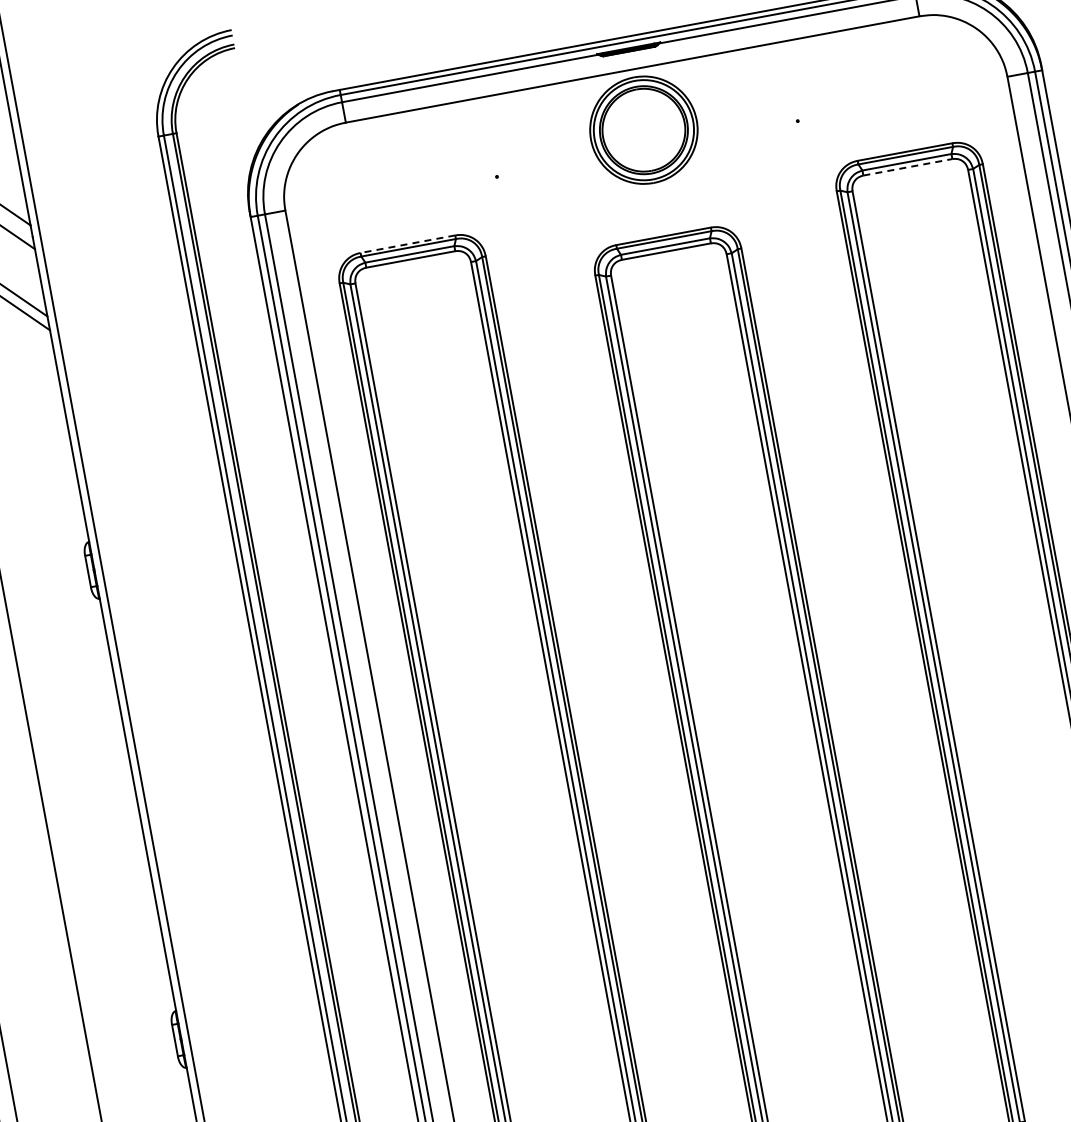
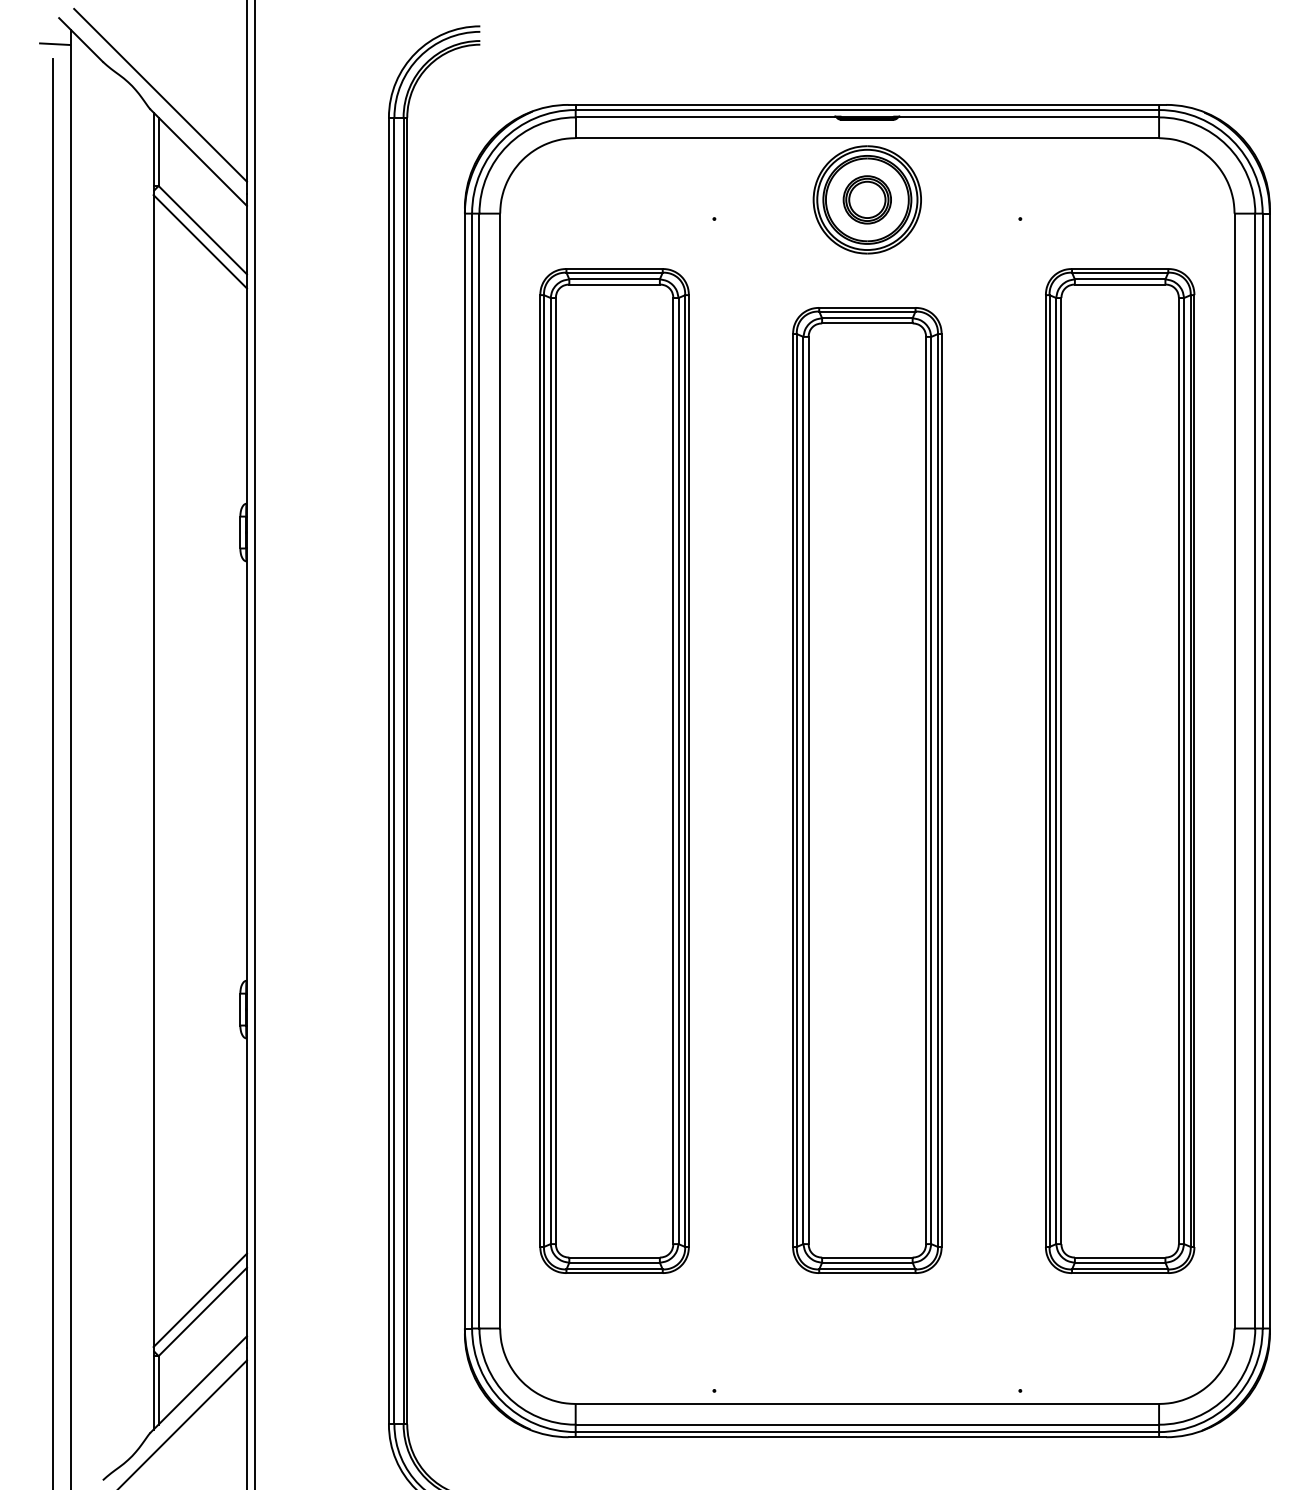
part: (642, 129) -> (866, 199), added
line: (908, 167) -> (1120, 284), dashed -> solid
line: (407, 243) -> (614, 268), dashed -> solid

